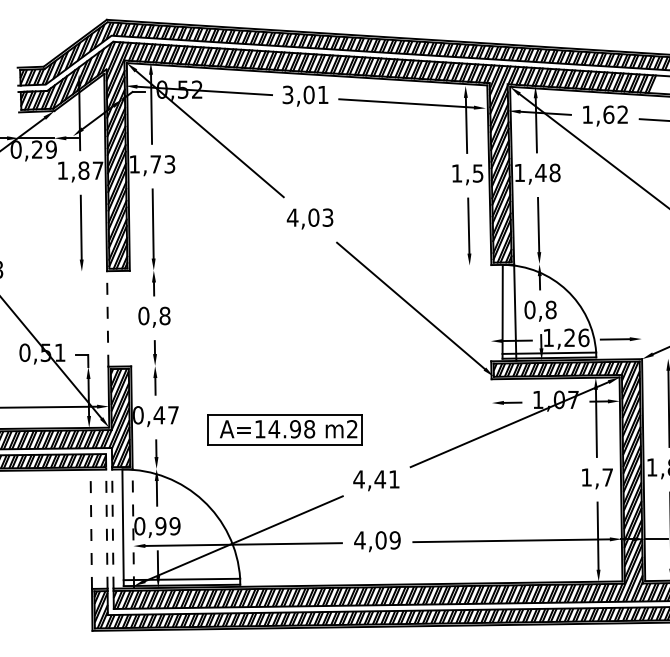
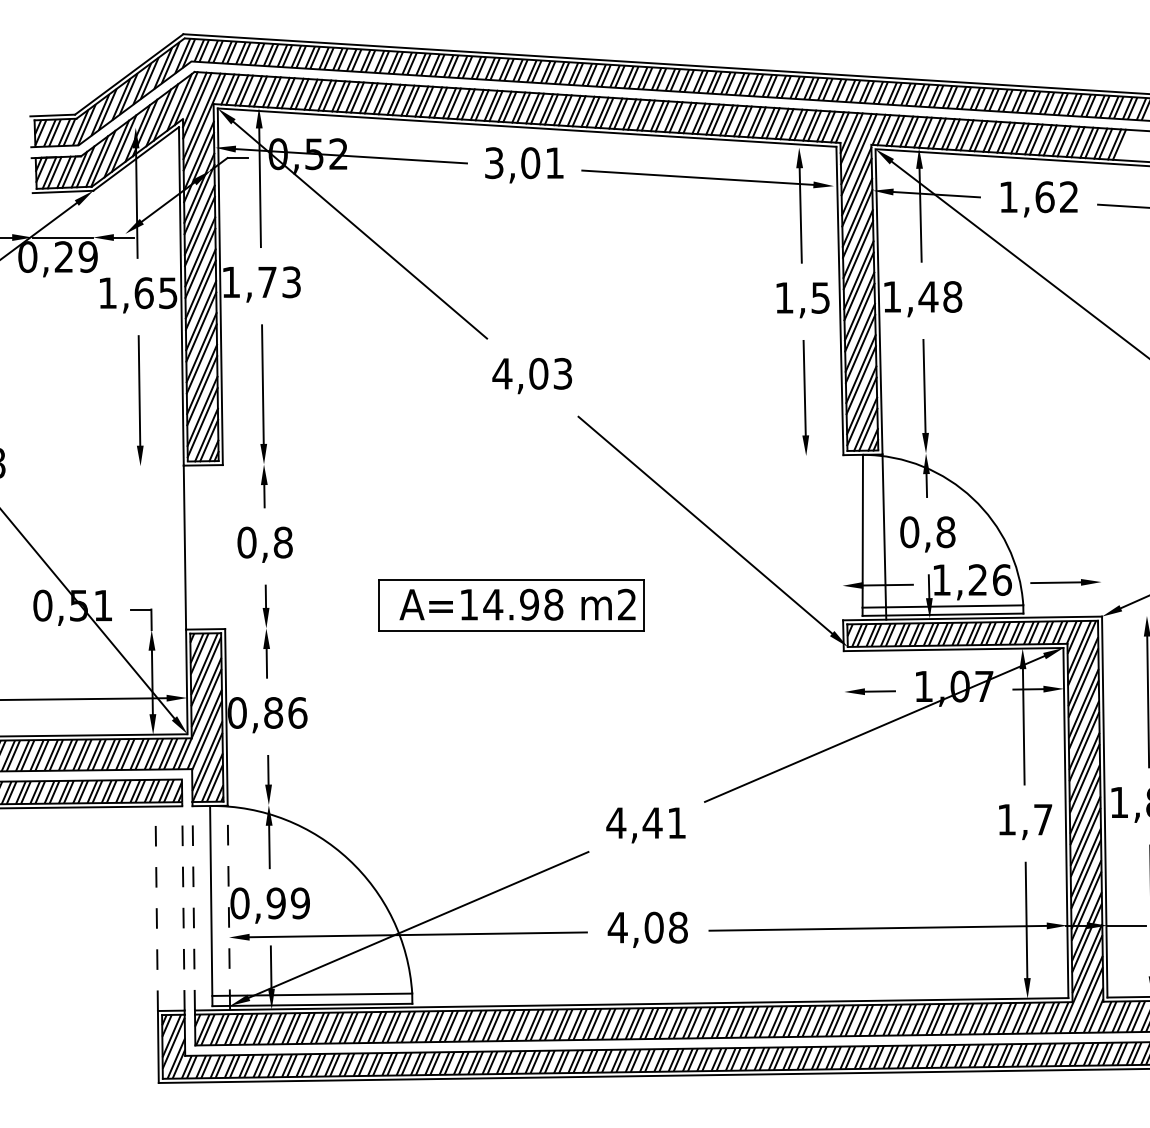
text: (90, 170) -> (155, 292), 1,87 -> 1,65
line: (107, 318) -> (184, 546), dashed -> solid
text: (166, 415) -> (285, 713), 0,47 -> 0,86
part: (284, 429) -> (510, 605), moved
text: (394, 540) -> (677, 927), 4,09 -> 4,08

